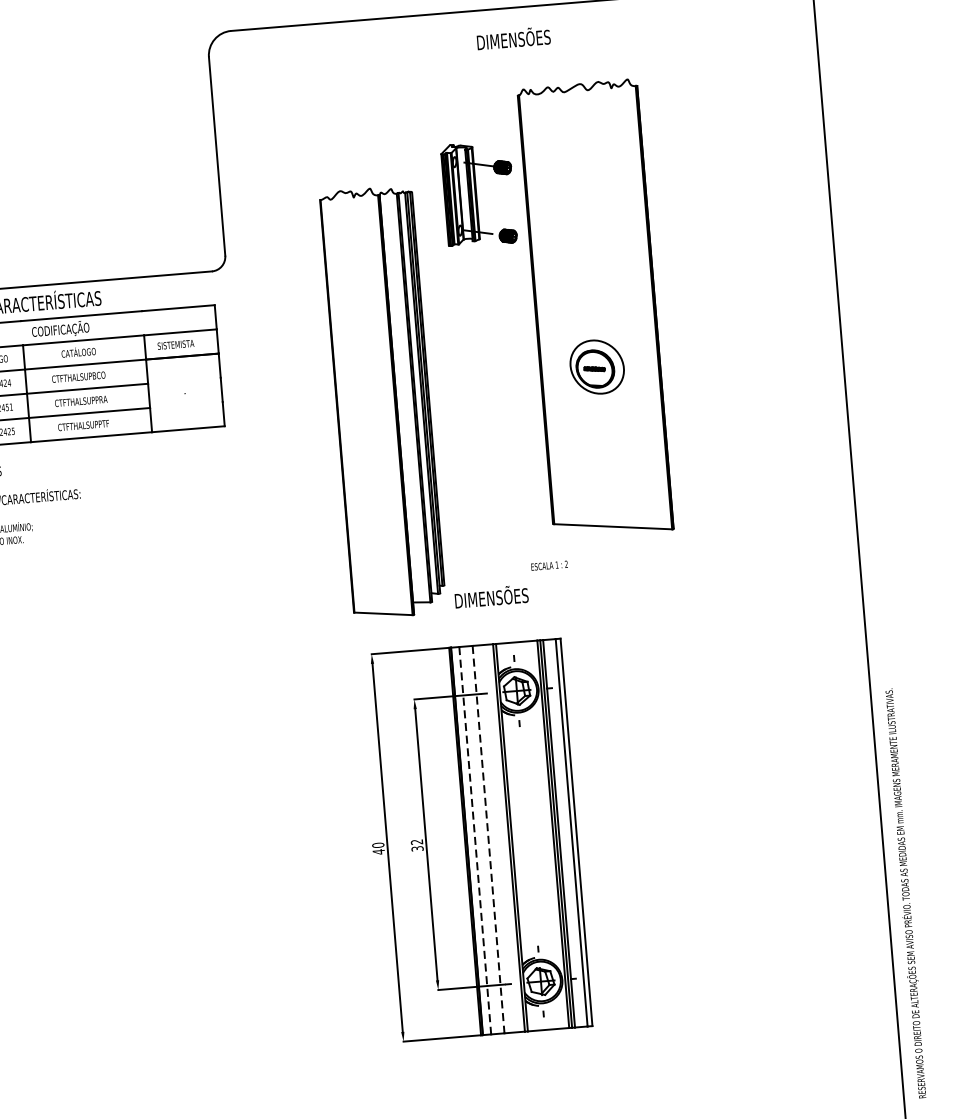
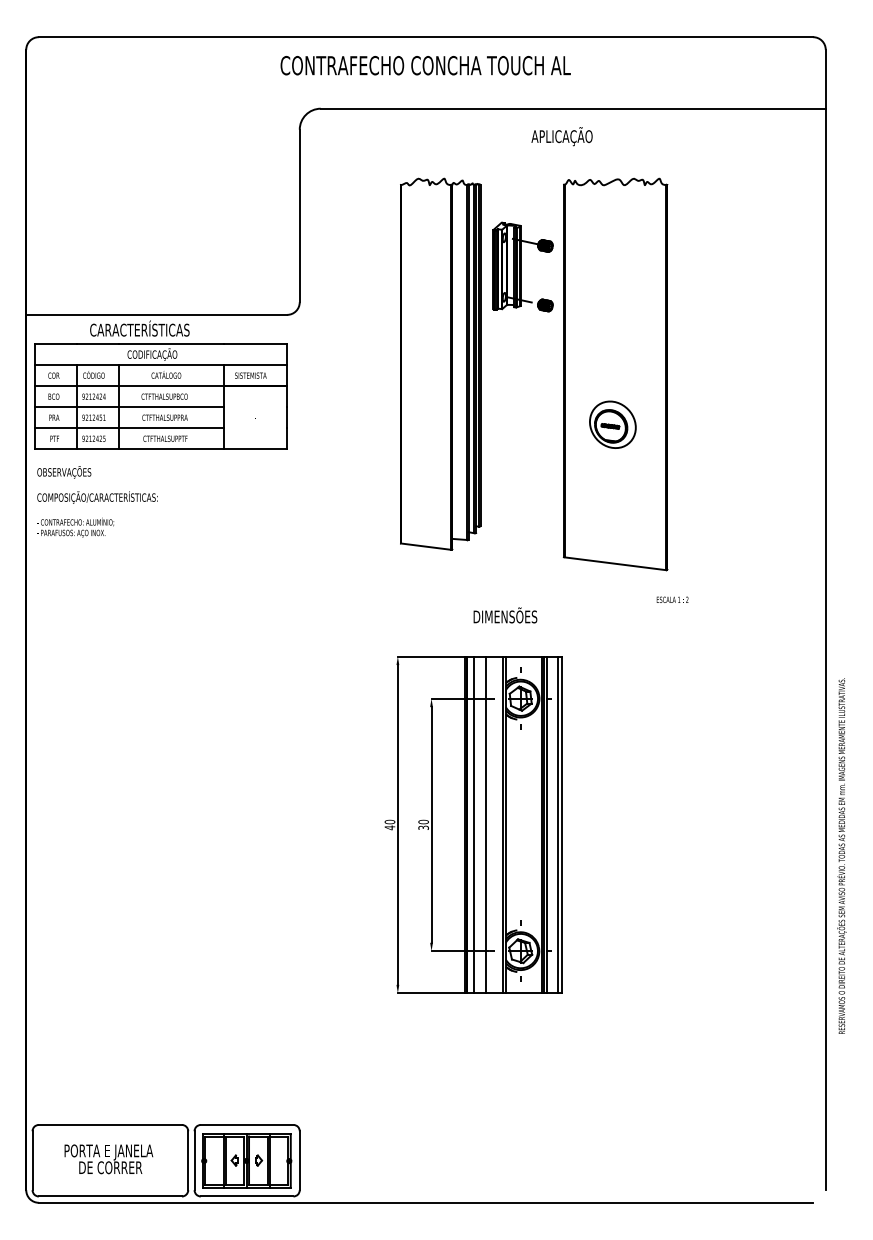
text: (513, 39) -> (563, 136), DIMENSÕES -> APLICAÇÃO
part: (382, 401) -> (440, 363), moved
text: (549, 565) -> (672, 599), moved
line: (488, 840) -> (485, 825), dashed -> solid
text: (416, 841) -> (423, 821), 32 -> 30
line: (475, 841) -> (474, 825), dashed -> solid
text: (905, 892) -> (841, 855), moved

